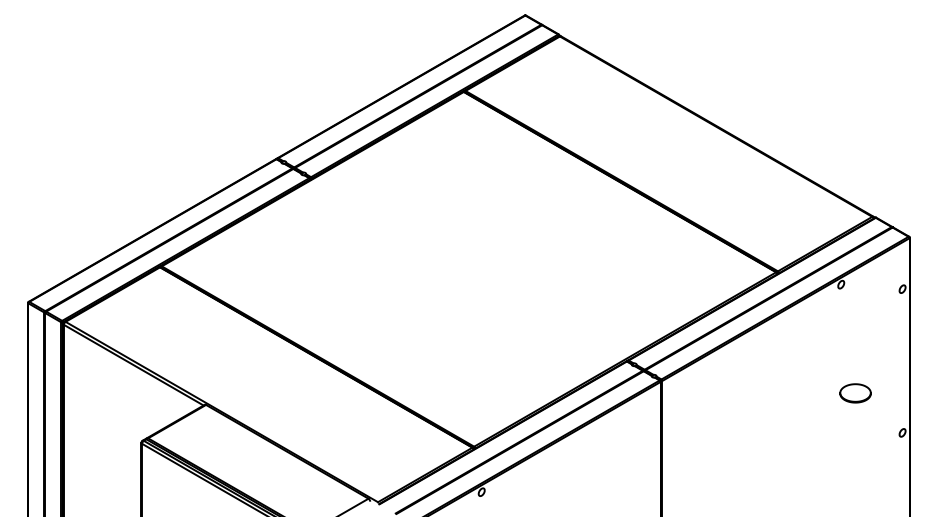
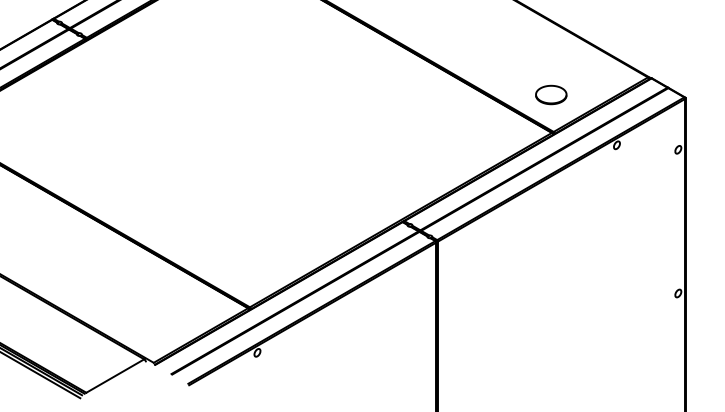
part: (855, 393) -> (551, 95), moved

